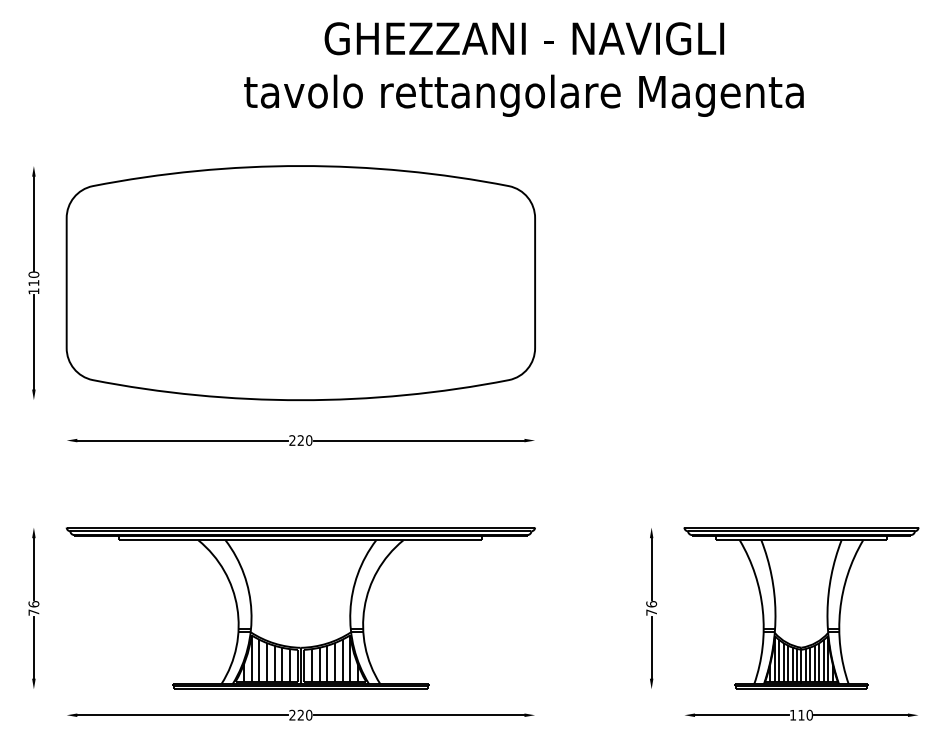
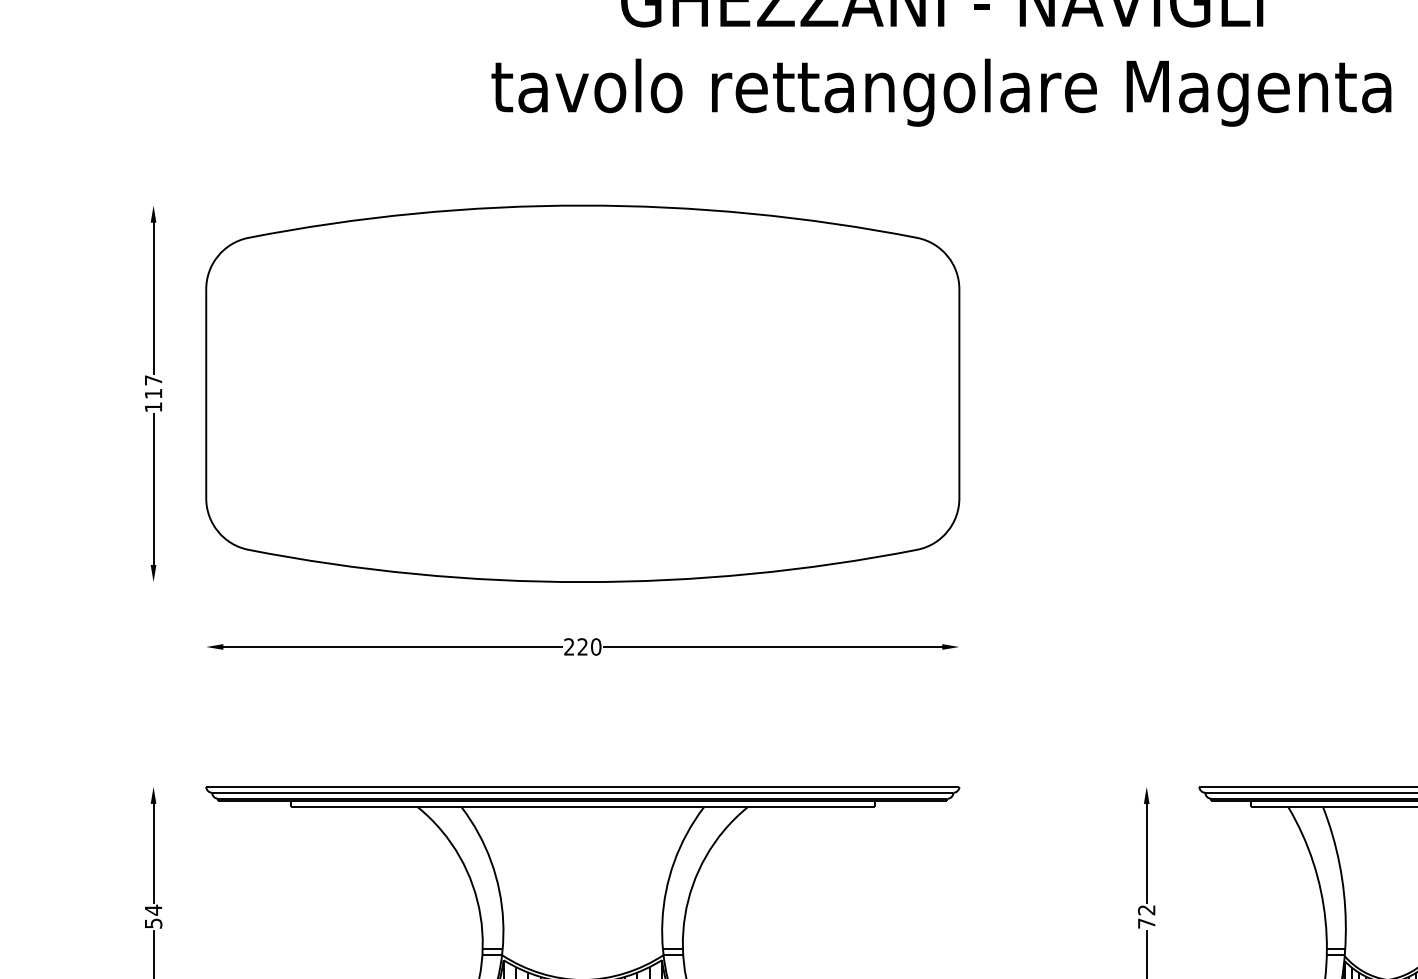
text: (33, 274) -> (152, 379), 110 -> 117
text: (651, 604) -> (1146, 910), 76 -> 72
text: (33, 608) -> (152, 916), 76 -> 54

